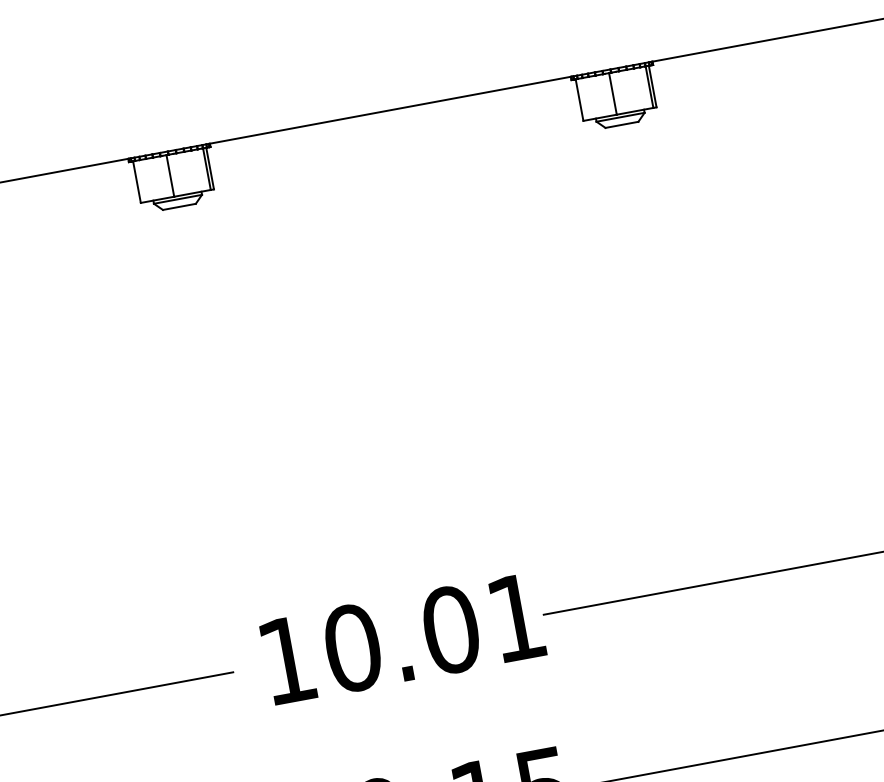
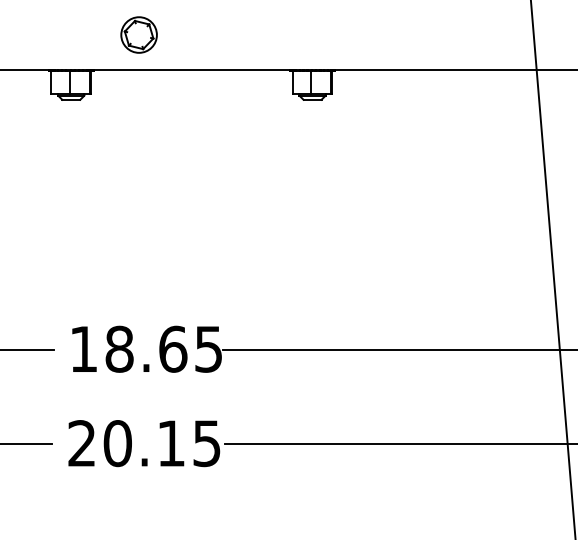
part: (280, 64) -> (138, 34), added
text: (433, 631) -> (163, 348), 10.01 -> 18.65

